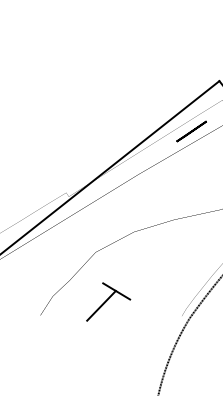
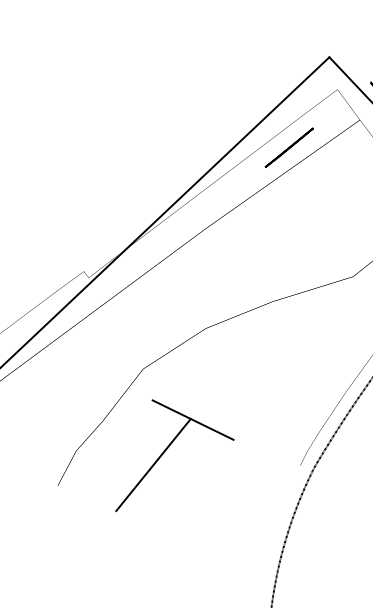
part: (108, 301) -> (172, 451), size x1.67

